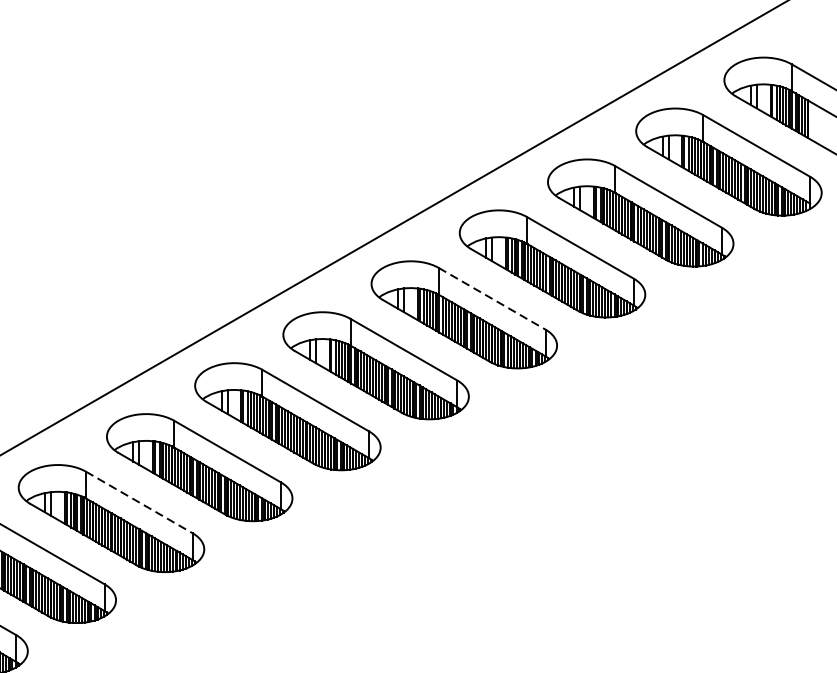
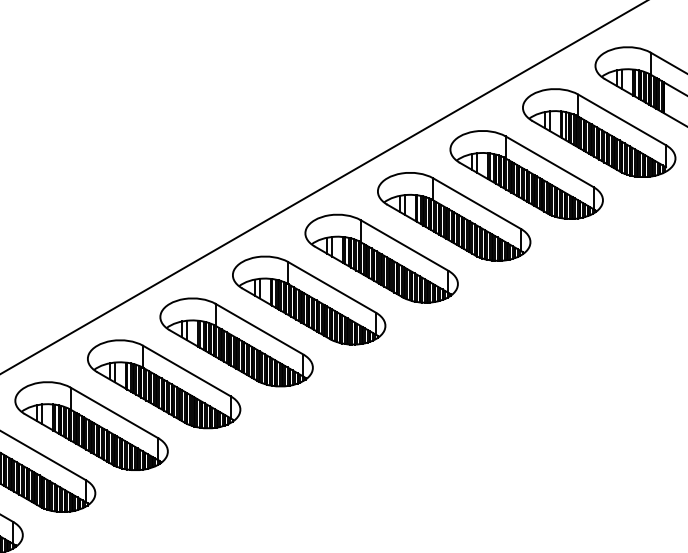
line: (492, 298) -> (404, 245), dashed -> solid
line: (139, 501) -> (114, 412), dashed -> solid

